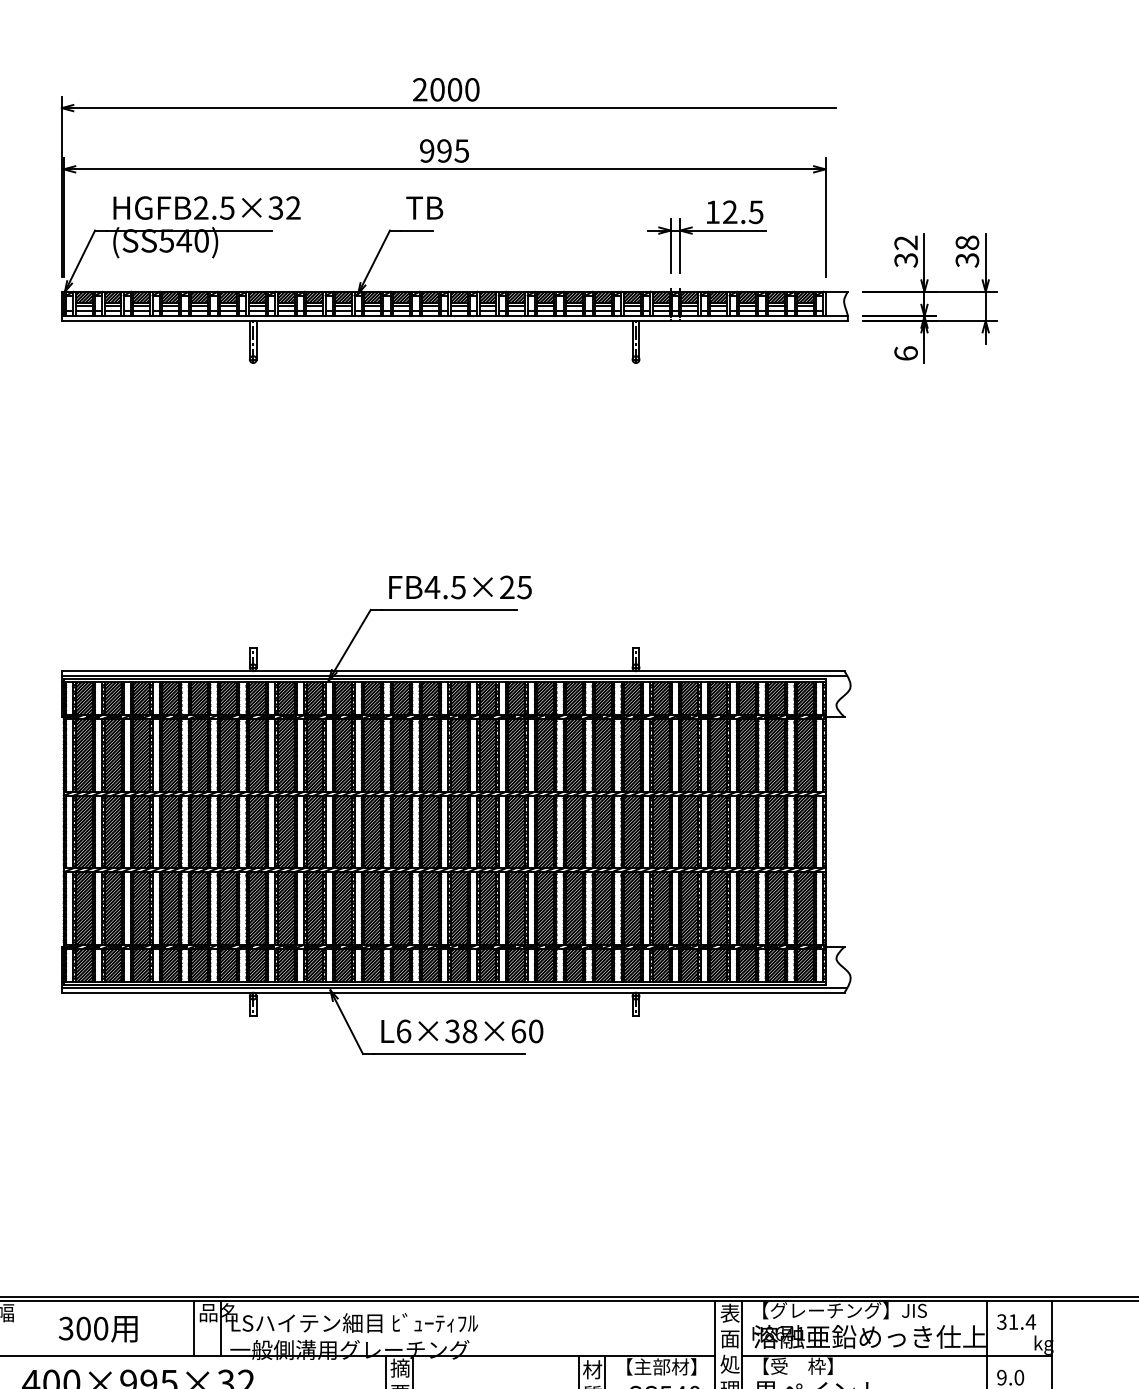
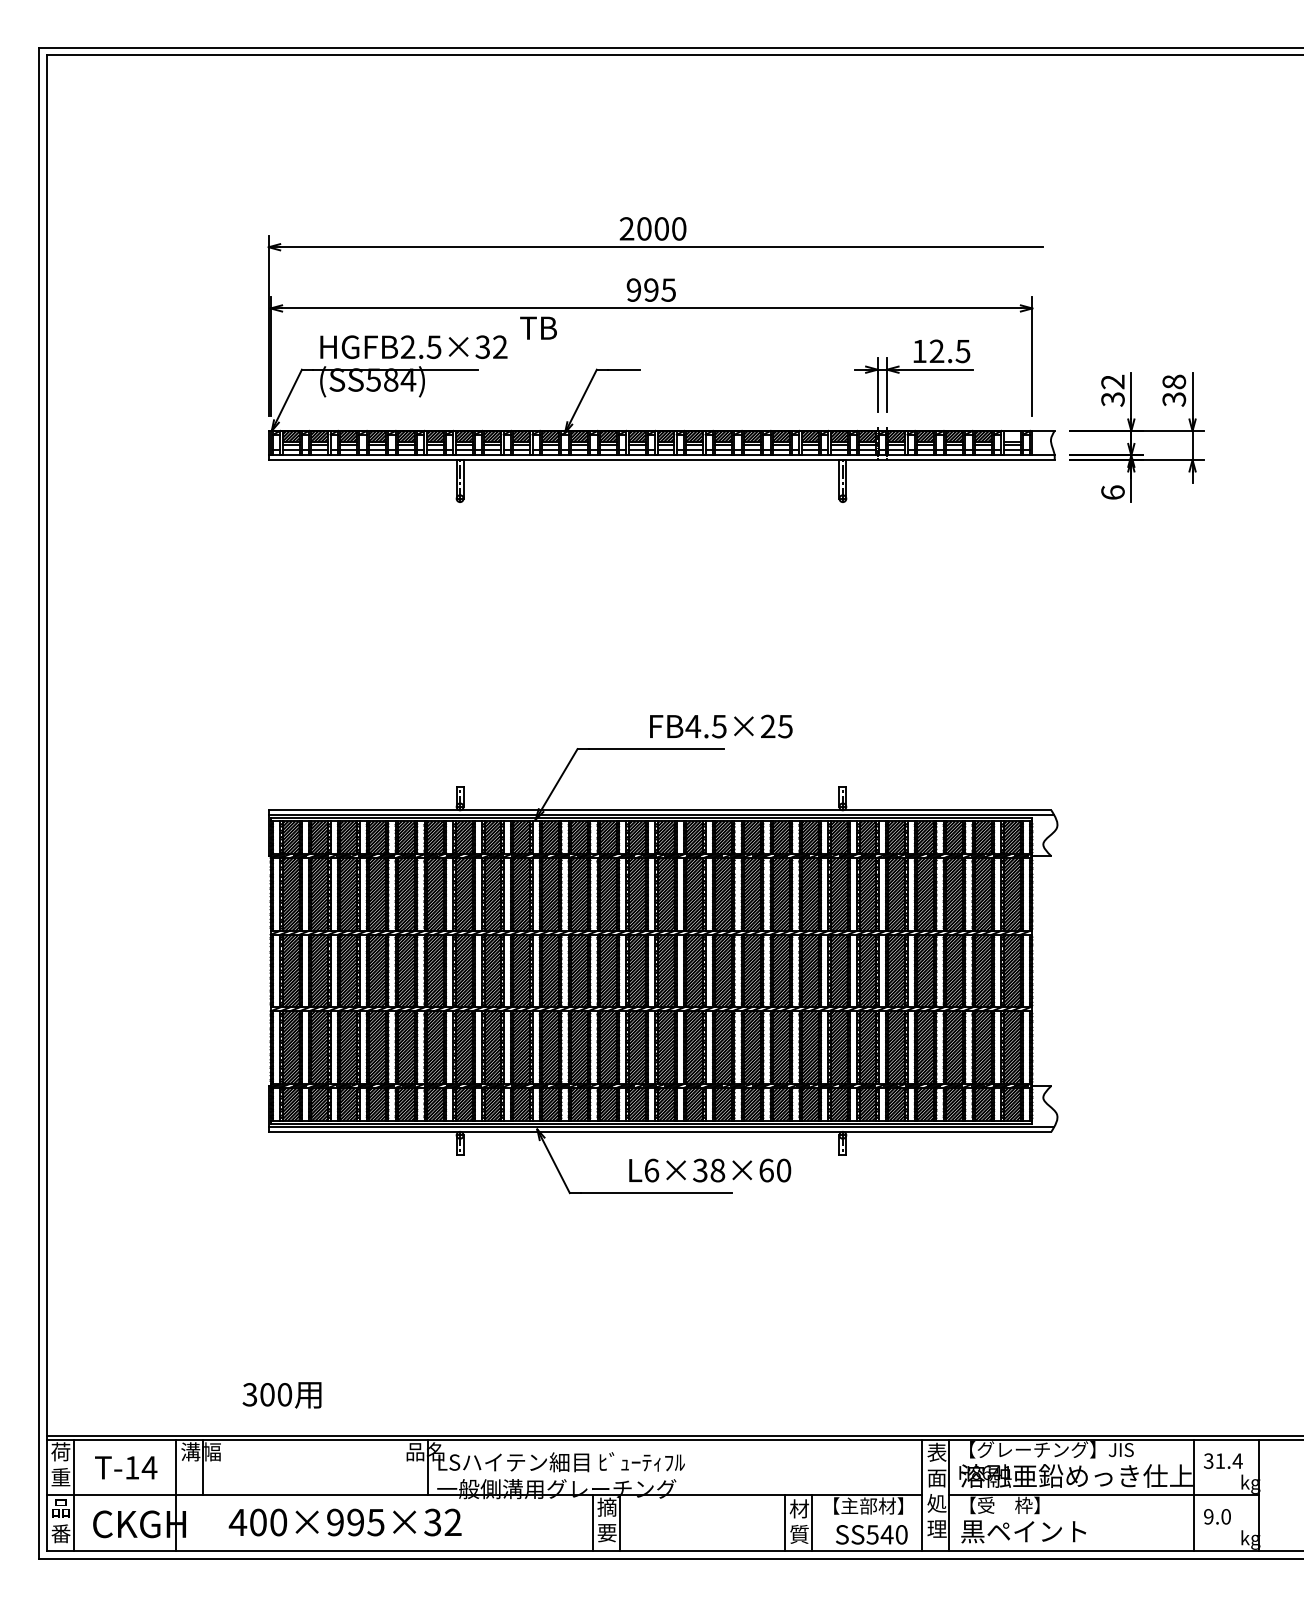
text: (424, 207) -> (538, 327), moved
text: (192, 240) -> (399, 379), (SS540) -> (SS584)
hatch: (804, 297) -> (1011, 436), removed
text: (460, 587) -> (721, 726), moved
text: (462, 1031) -> (710, 1170), moved
line: (193, 1328) -> (400, 1467), removed
text: (97, 1329) -> (281, 1395), moved

